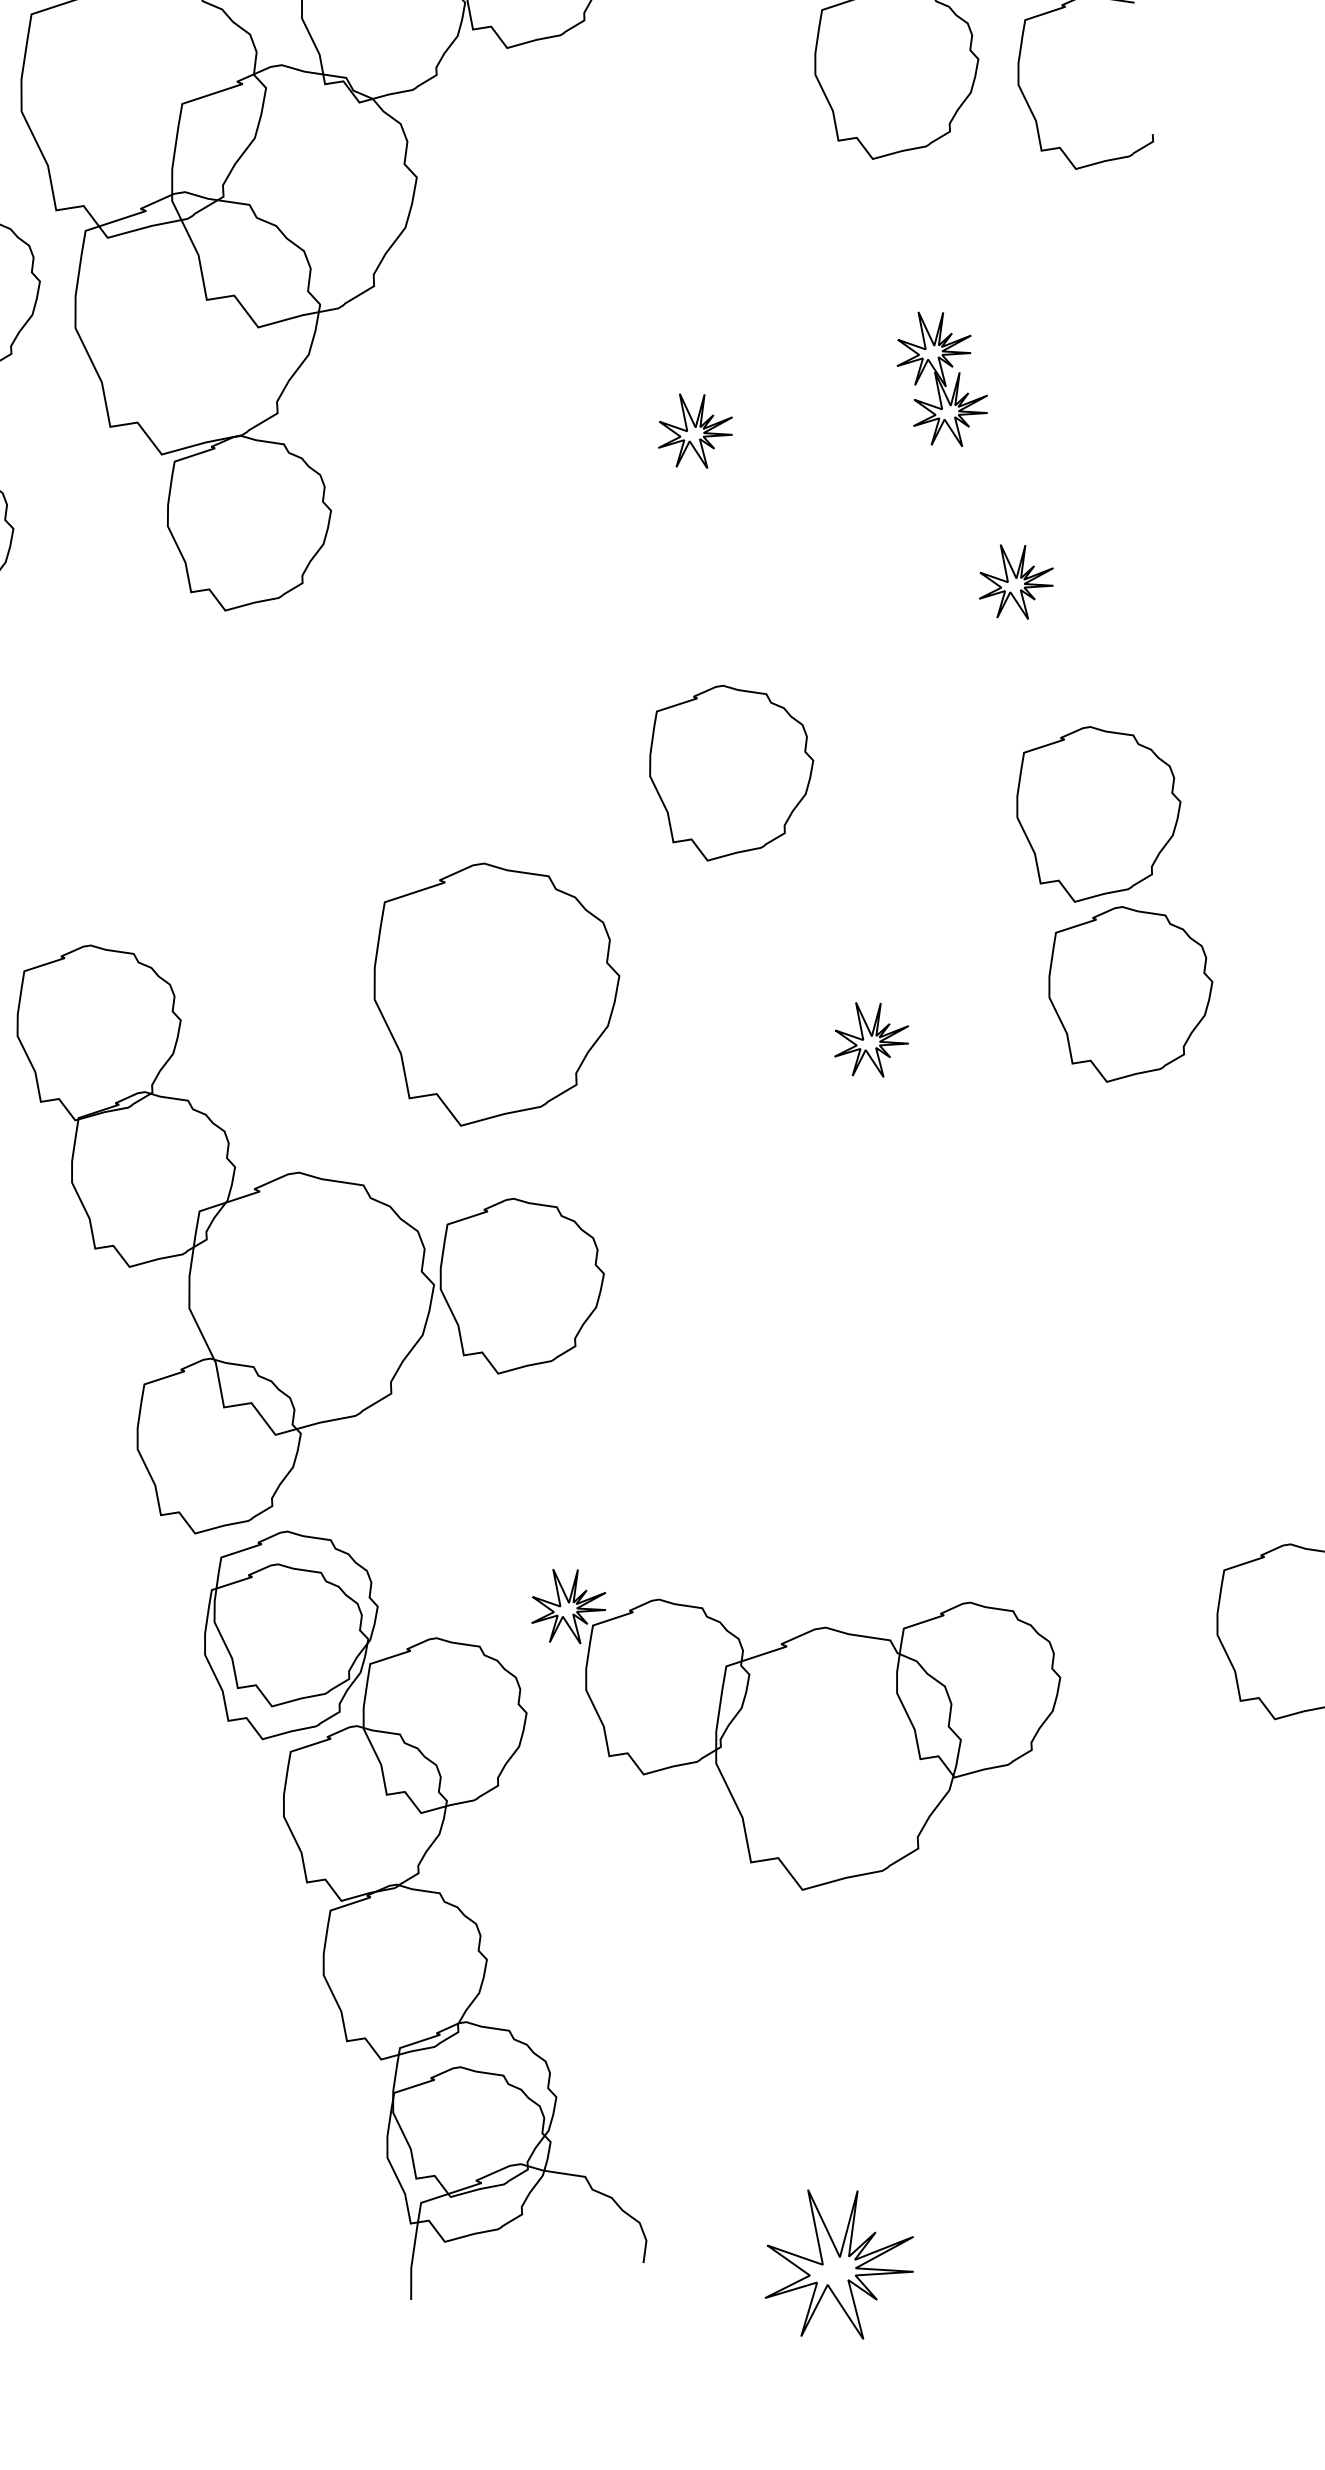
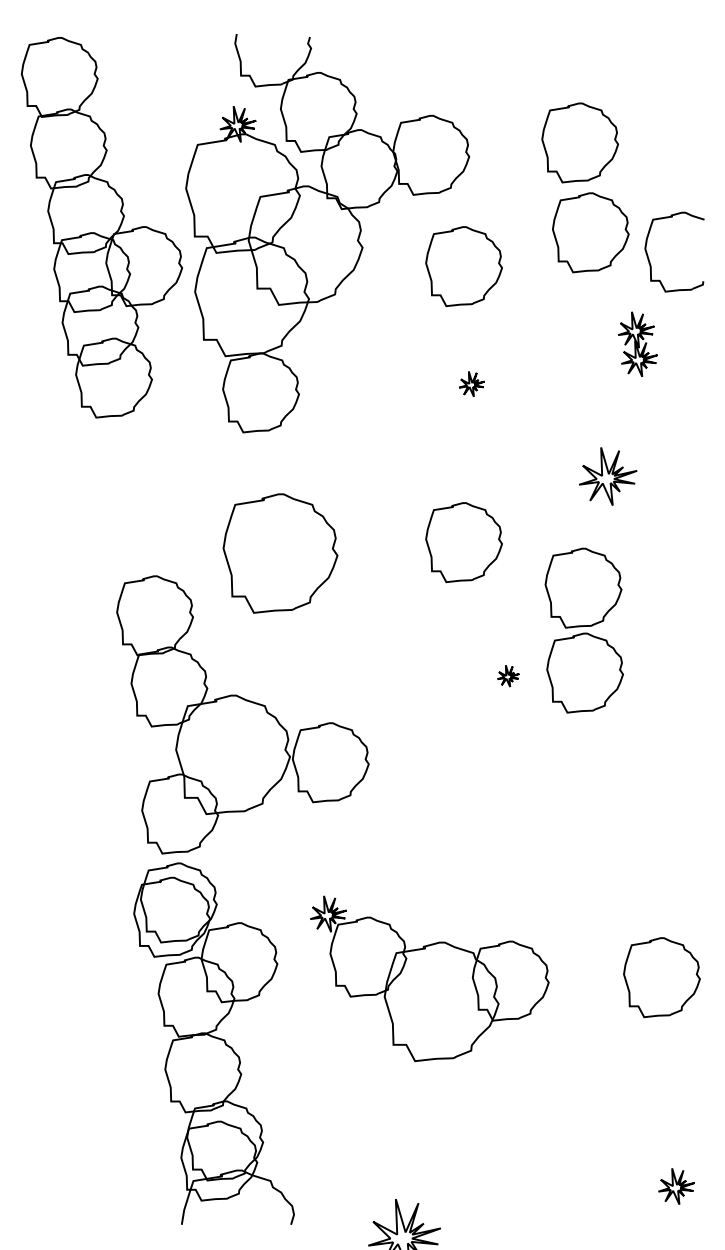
part: (637, 183) -> (463, 266), added
part: (940, 377) -> (637, 343), moved
part: (694, 429) -> (471, 383), size x0.7
part: (1014, 581) -> (607, 476), size x1.6
part: (1113, 901) -> (583, 630), moved
part: (497, 990) -> (280, 553), moved
part: (871, 1038) -> (508, 675), size x0.6
part: (417, 1903) -> (213, 1043), moved

